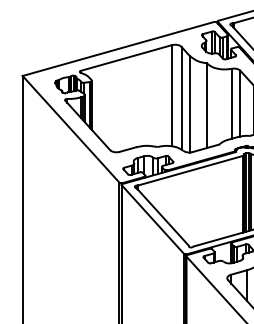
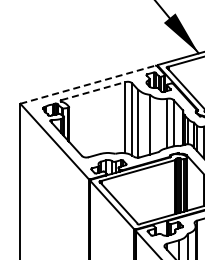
line: (117, 48) -> (87, 84), solid -> dashed
line: (126, 57) -> (93, 90), solid -> dashed

